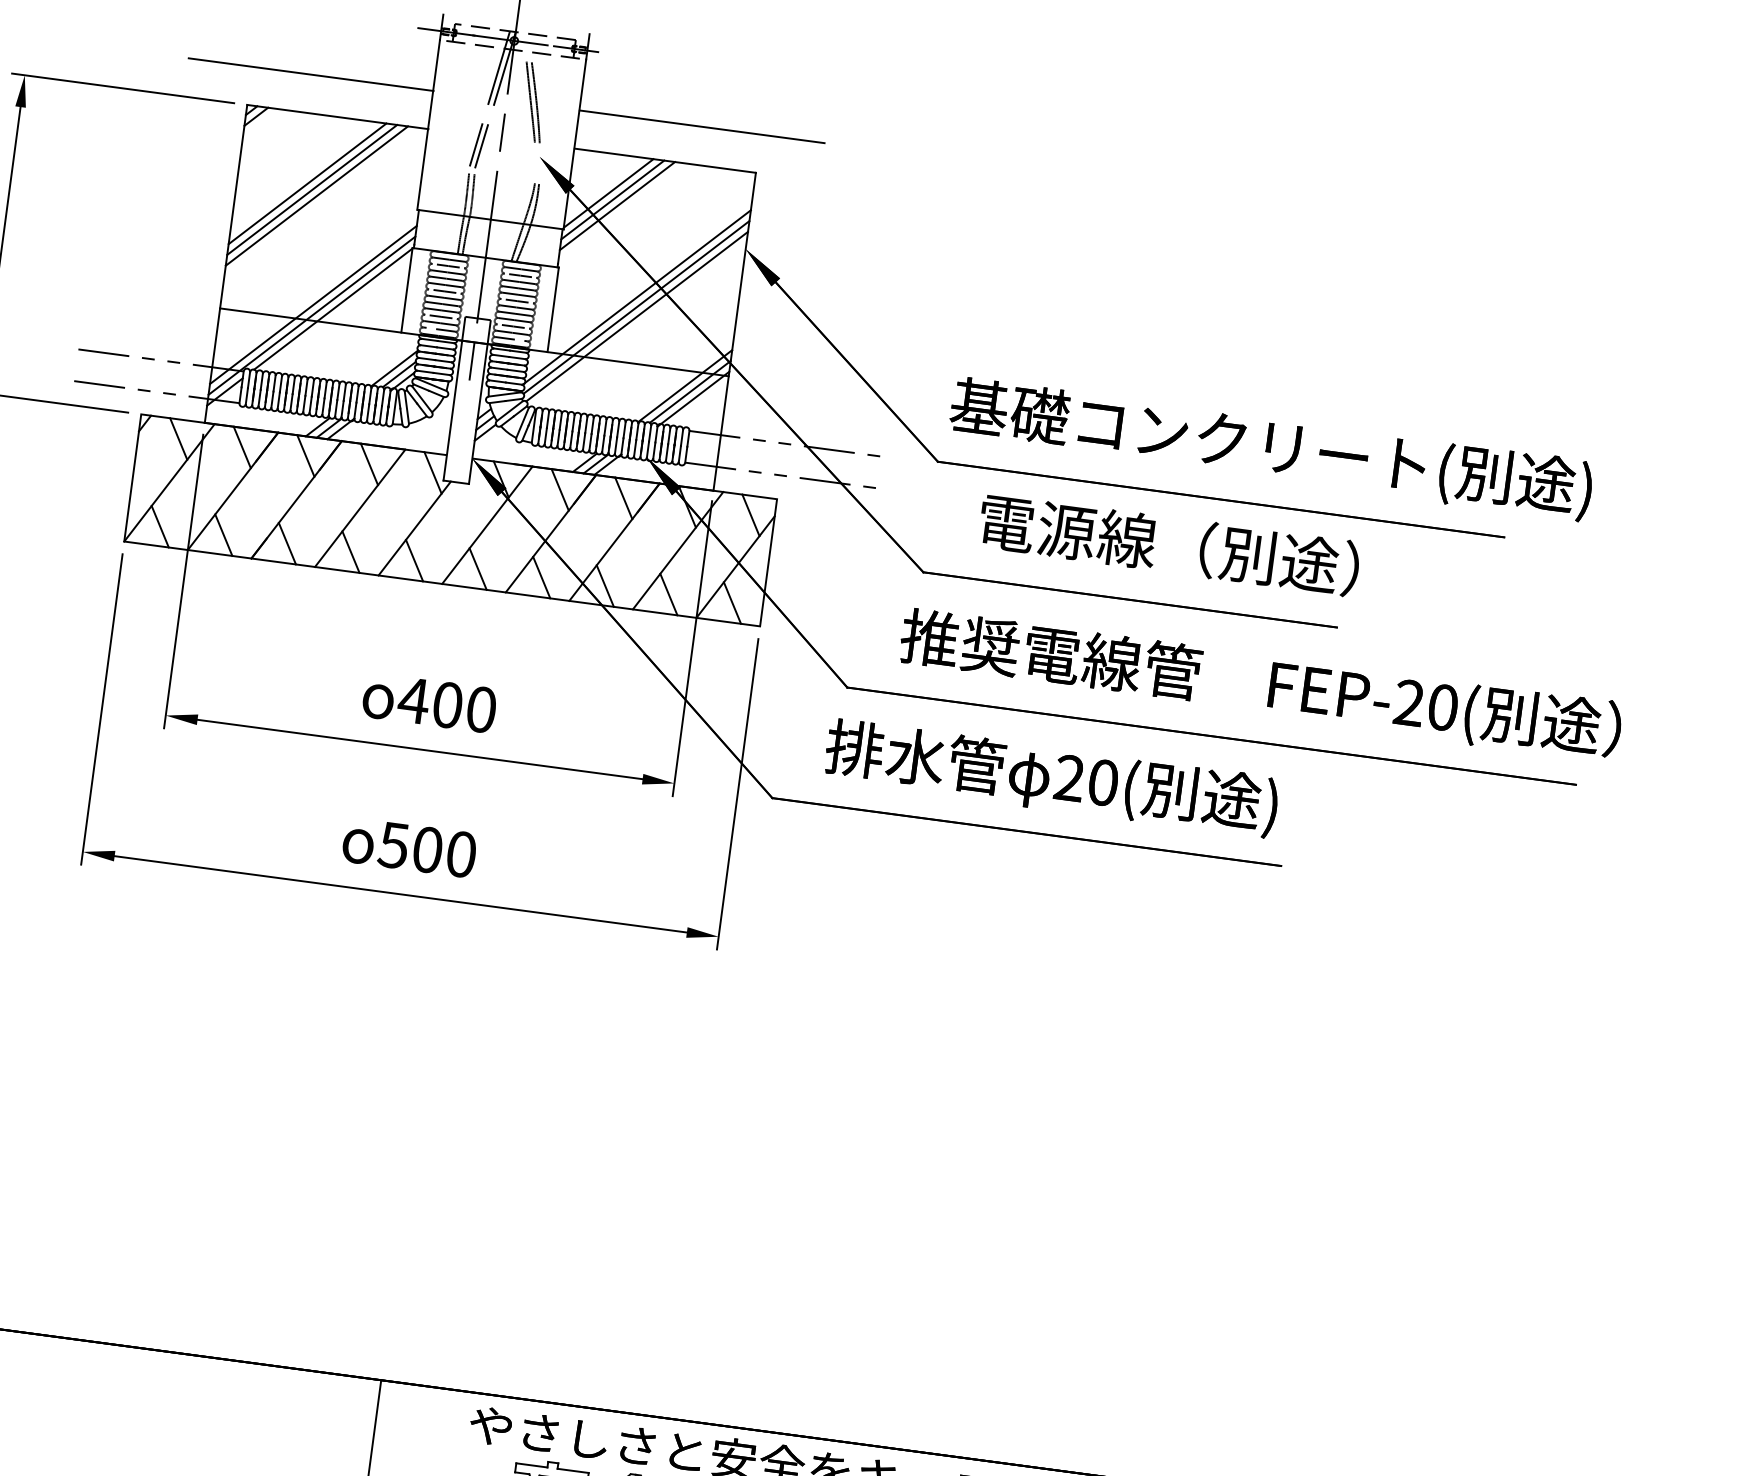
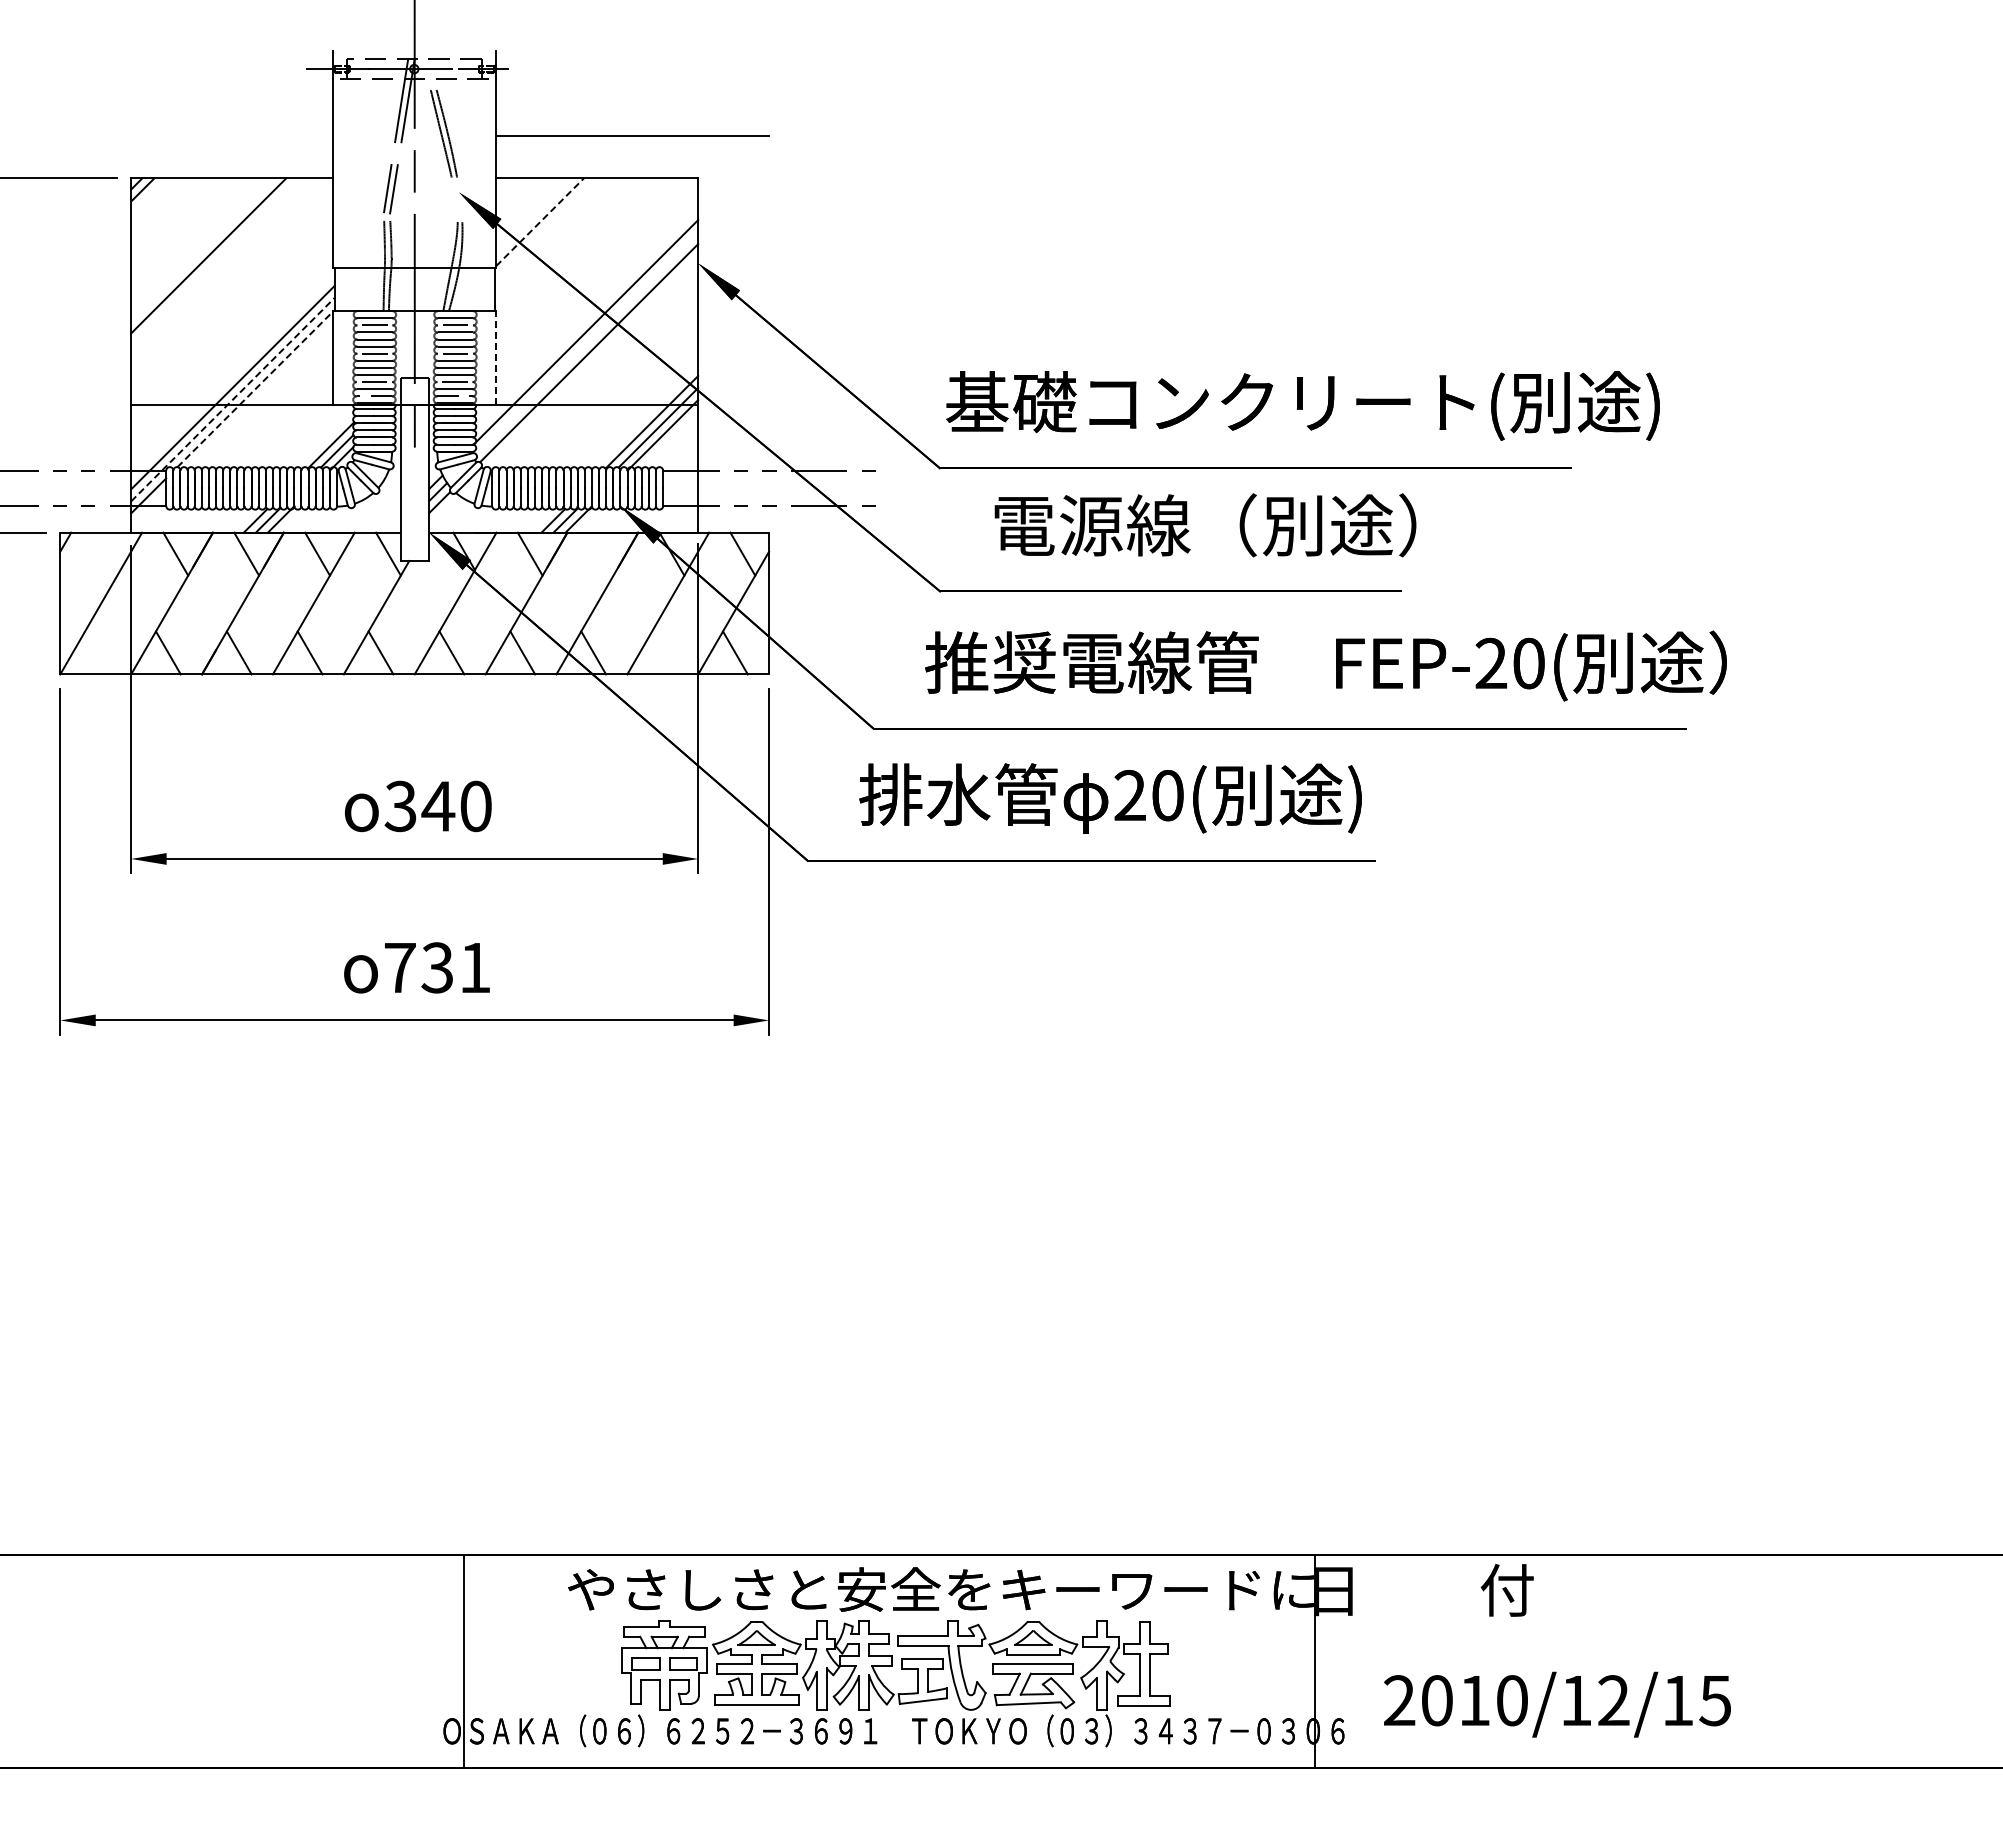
line: (310, 74) -> (196, 135), removed
line: (312, 189) -> (214, 261), removed
line: (609, 192) -> (540, 221), solid -> dashed
line: (316, 195) -> (220, 267), removed
line: (612, 199) -> (545, 228), removed
line: (617, 205) -> (551, 234), removed
line: (636, 307) -> (587, 343), removed
line: (333, 308) -> (255, 388), solid -> dashed
line: (553, 309) -> (496, 357), solid -> dashed
line: (311, 315) -> (232, 399), solid -> dashed
line: (178, 438) -> (104, 553), removed
line: (623, 497) -> (600, 553), removed
line: (160, 526) -> (97, 652), removed
line: (668, 594) -> (664, 652), removed
text: (430, 703) -> (419, 806), 400 -> 340
text: (426, 849) -> (436, 967), 500 -> 731

